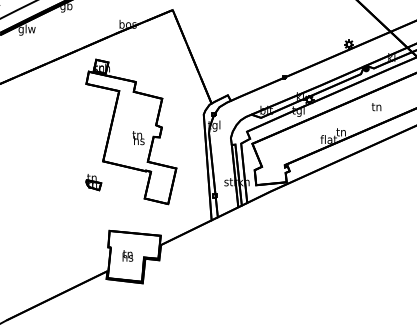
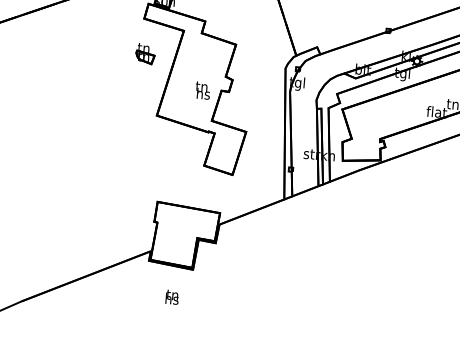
part: (93, 182) -> (145, 54), moved
text: (127, 255) -> (171, 296), moved

